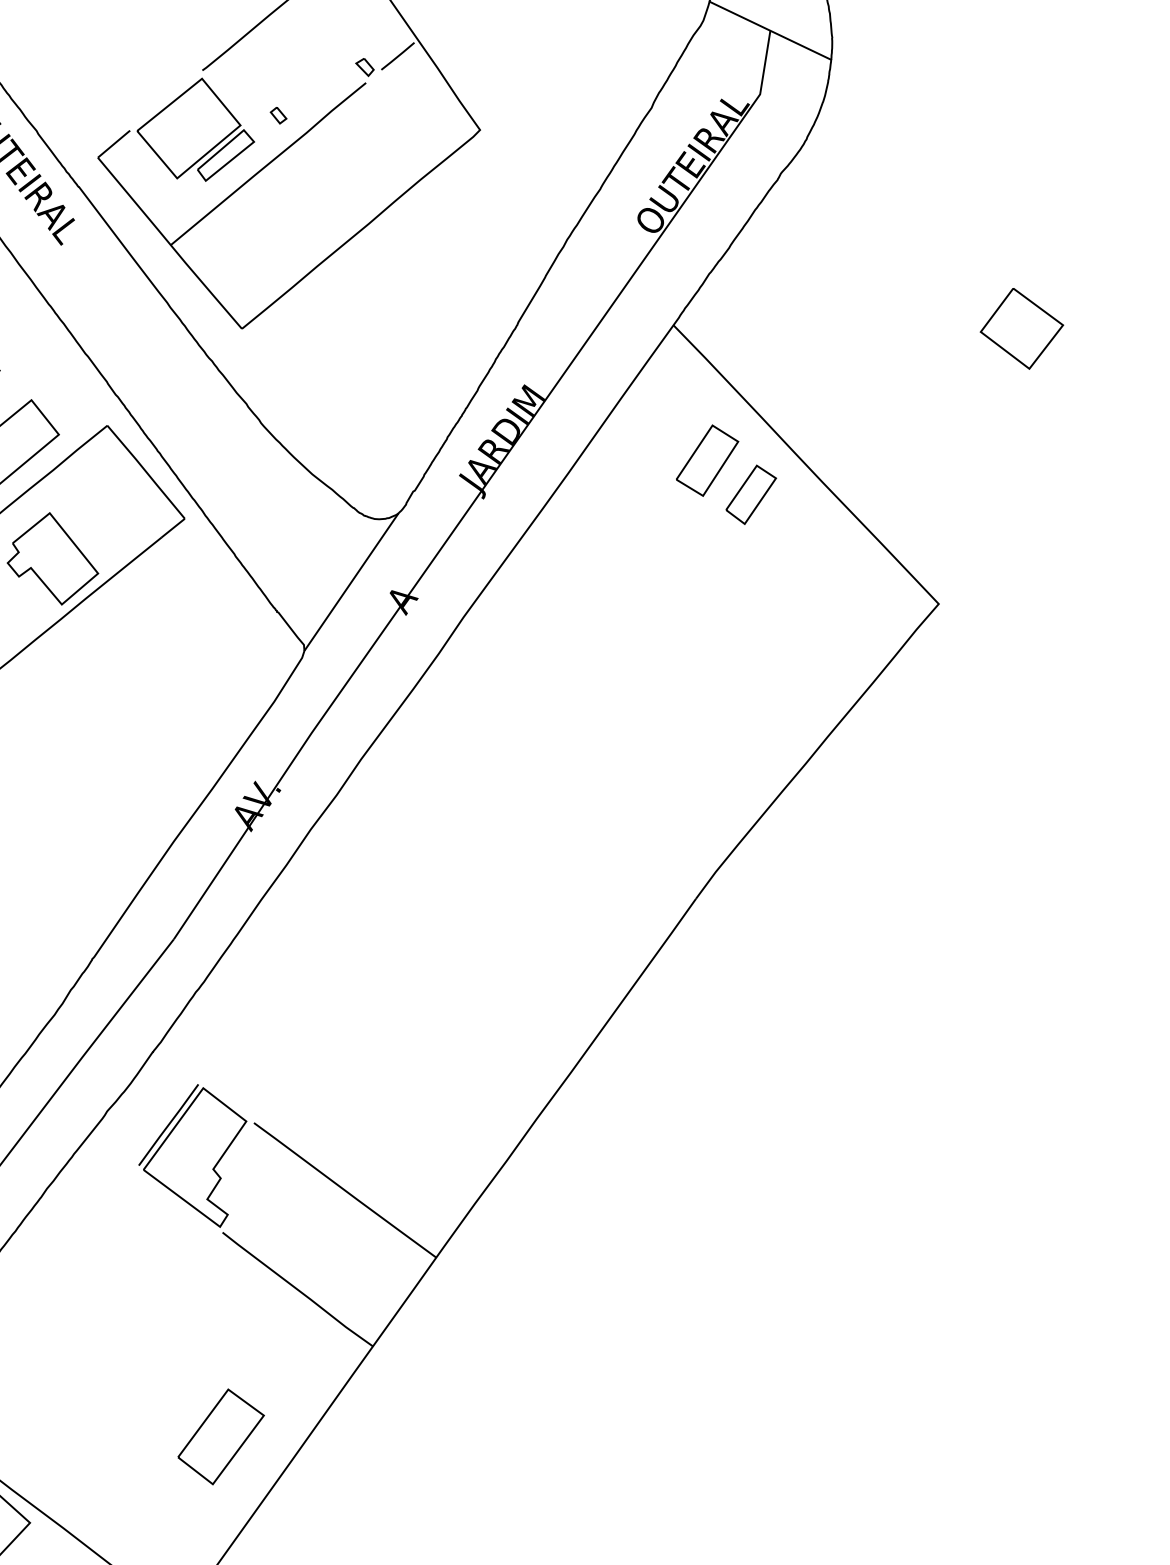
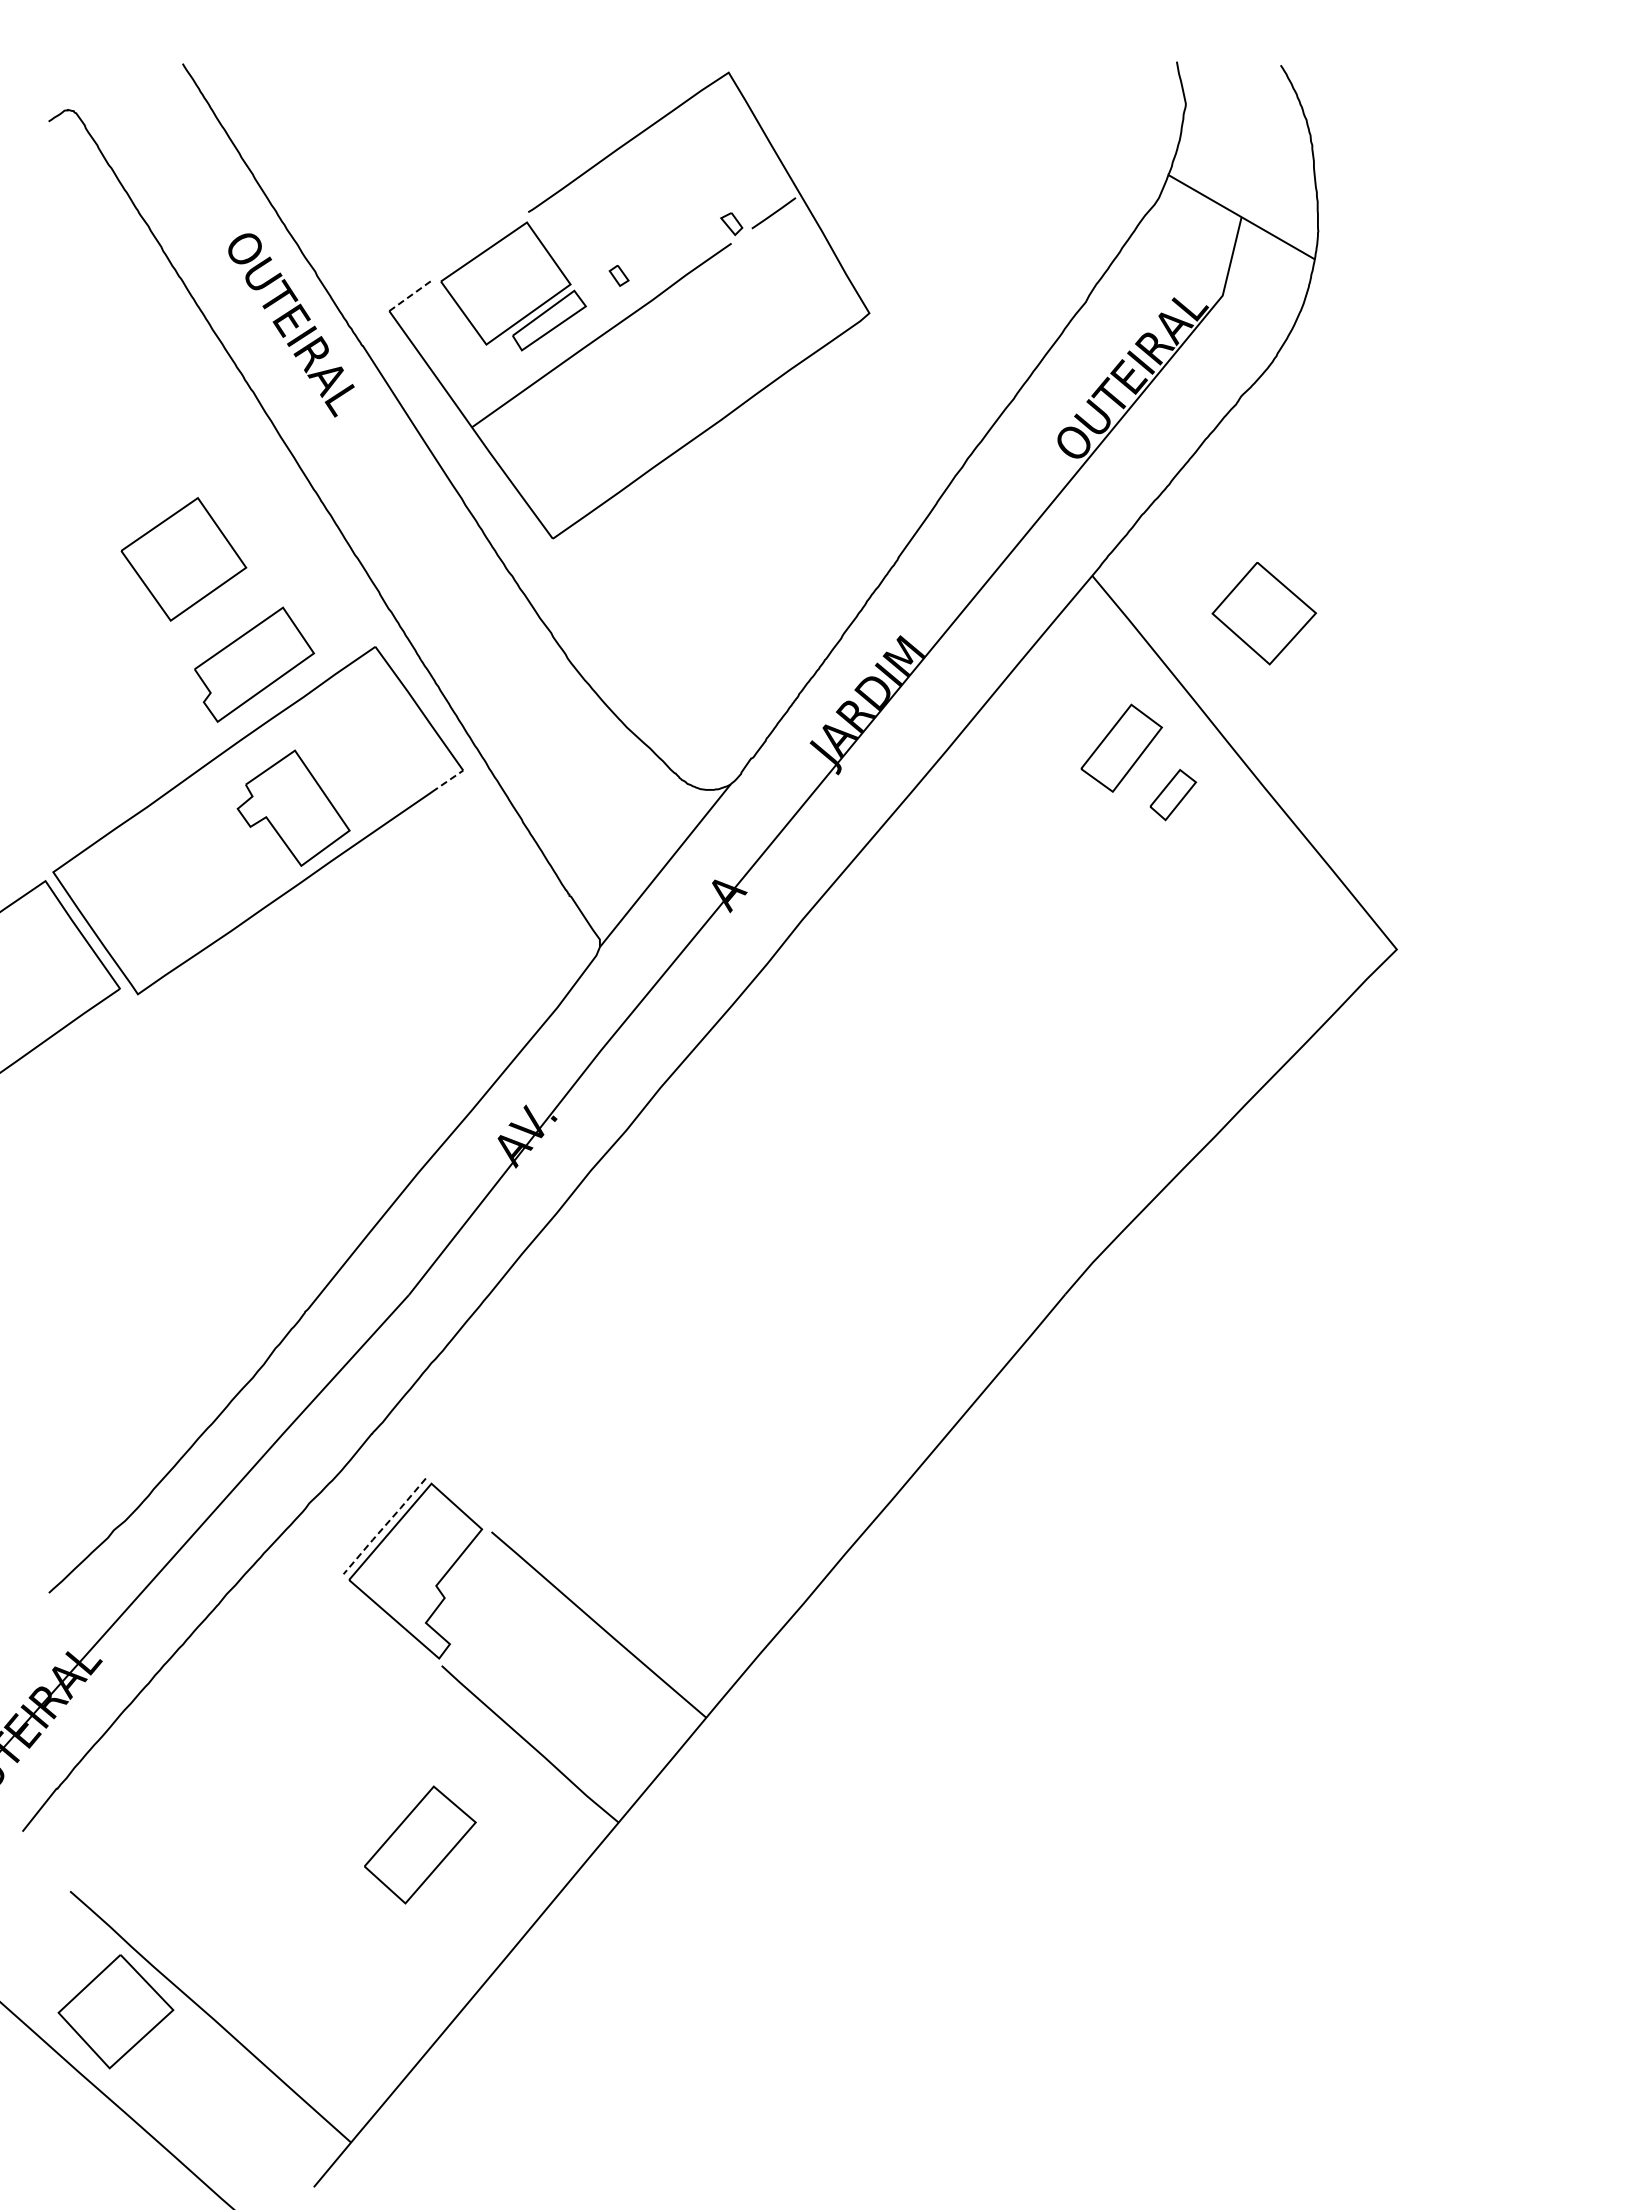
line: (114, 143) -> (411, 295), solid -> dashed
part: (1021, 328) -> (1263, 613), moved
part: (751, 494) -> (1173, 794), size x0.7
line: (173, 528) -> (447, 781), solid -> dashed
line: (168, 1125) -> (384, 1526), solid -> dashed
part: (221, 1436) -> (420, 1844), moved

